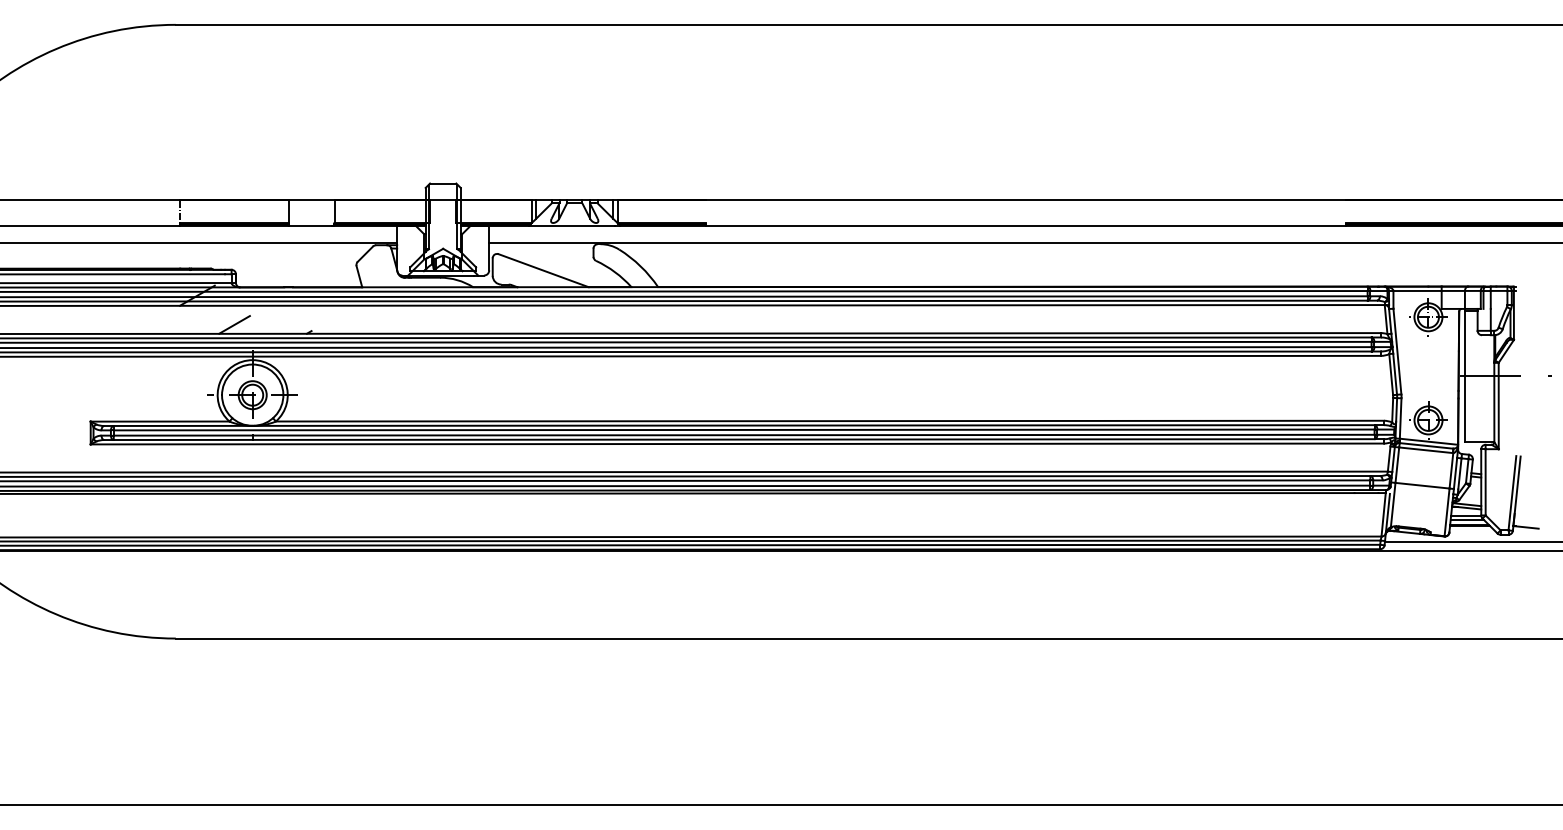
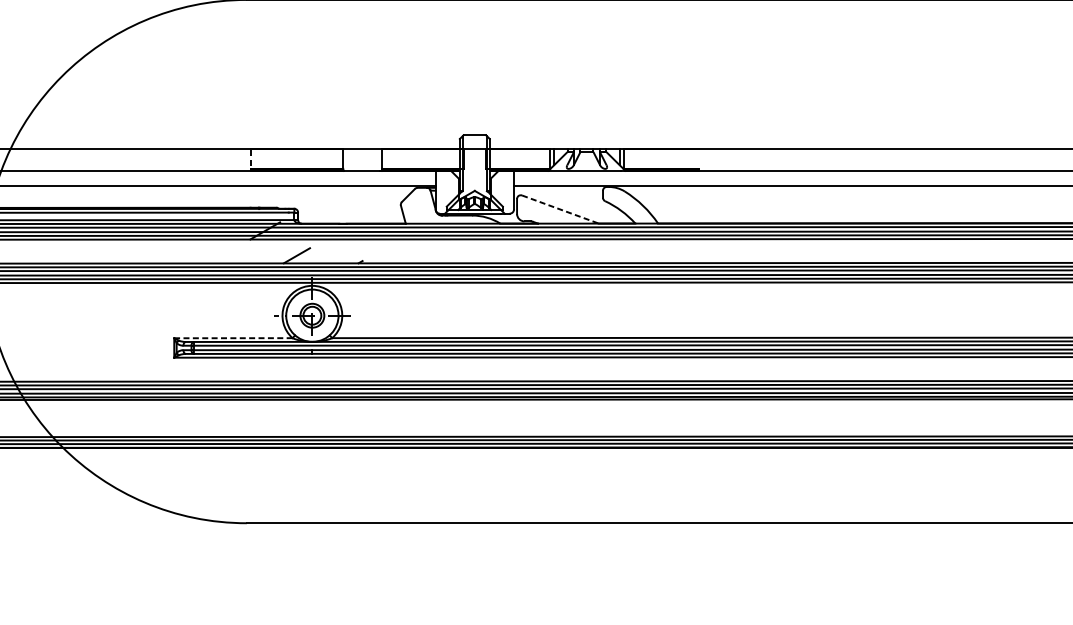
line: (543, 270) -> (560, 209), solid -> dashed
line: (159, 421) -> (232, 338), solid -> dashed

